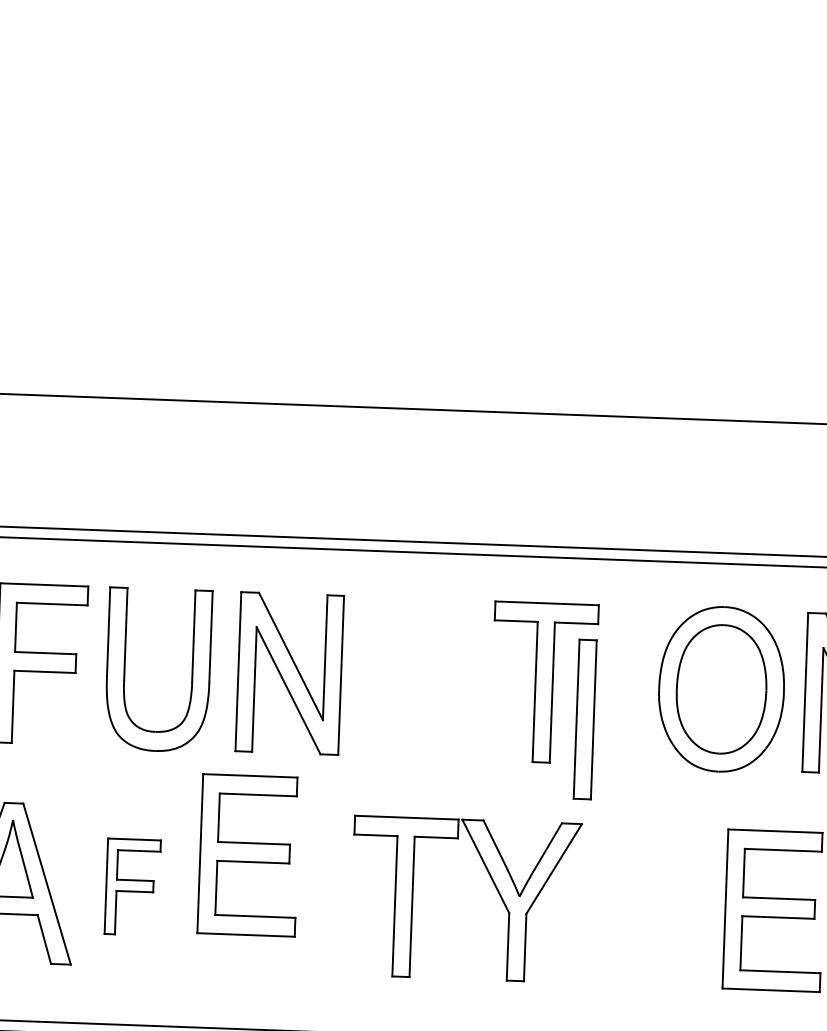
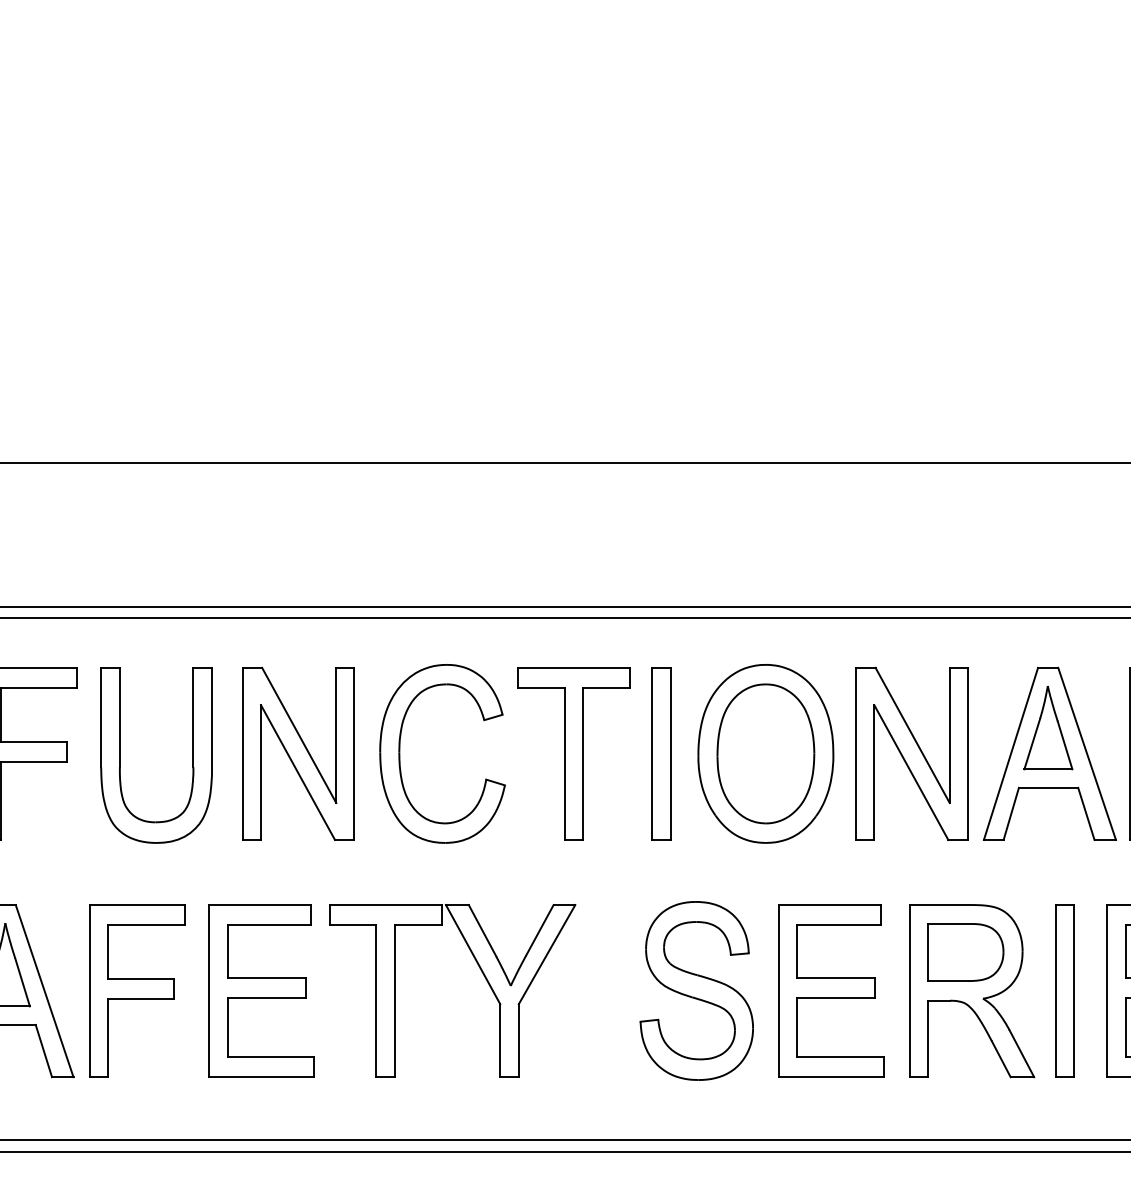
part: (383, 676) -> (400, 753), added
part: (585, 719) -> (661, 753), moved
part: (248, 854) -> (261, 990), moved
part: (493, 885) -> (482, 974), moved
part: (132, 886) -> (137, 990), size x1.67
part: (649, 905) -> (696, 990), added

